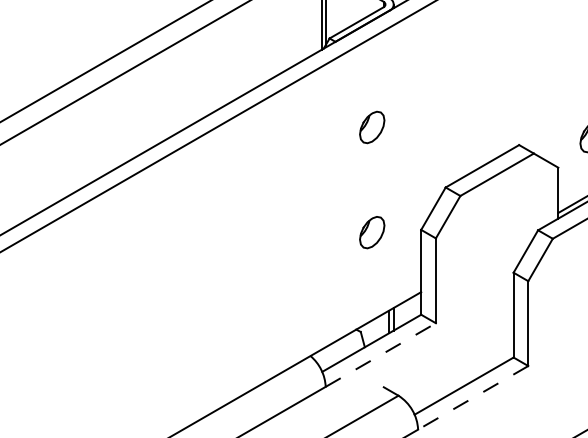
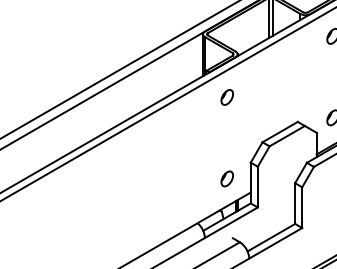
part: (370, 127) -> (226, 97), moved
part: (370, 231) -> (226, 178), moved
line: (381, 354) -> (231, 222), dashed -> solid
line: (472, 398) -> (275, 243), dashed -> solid

